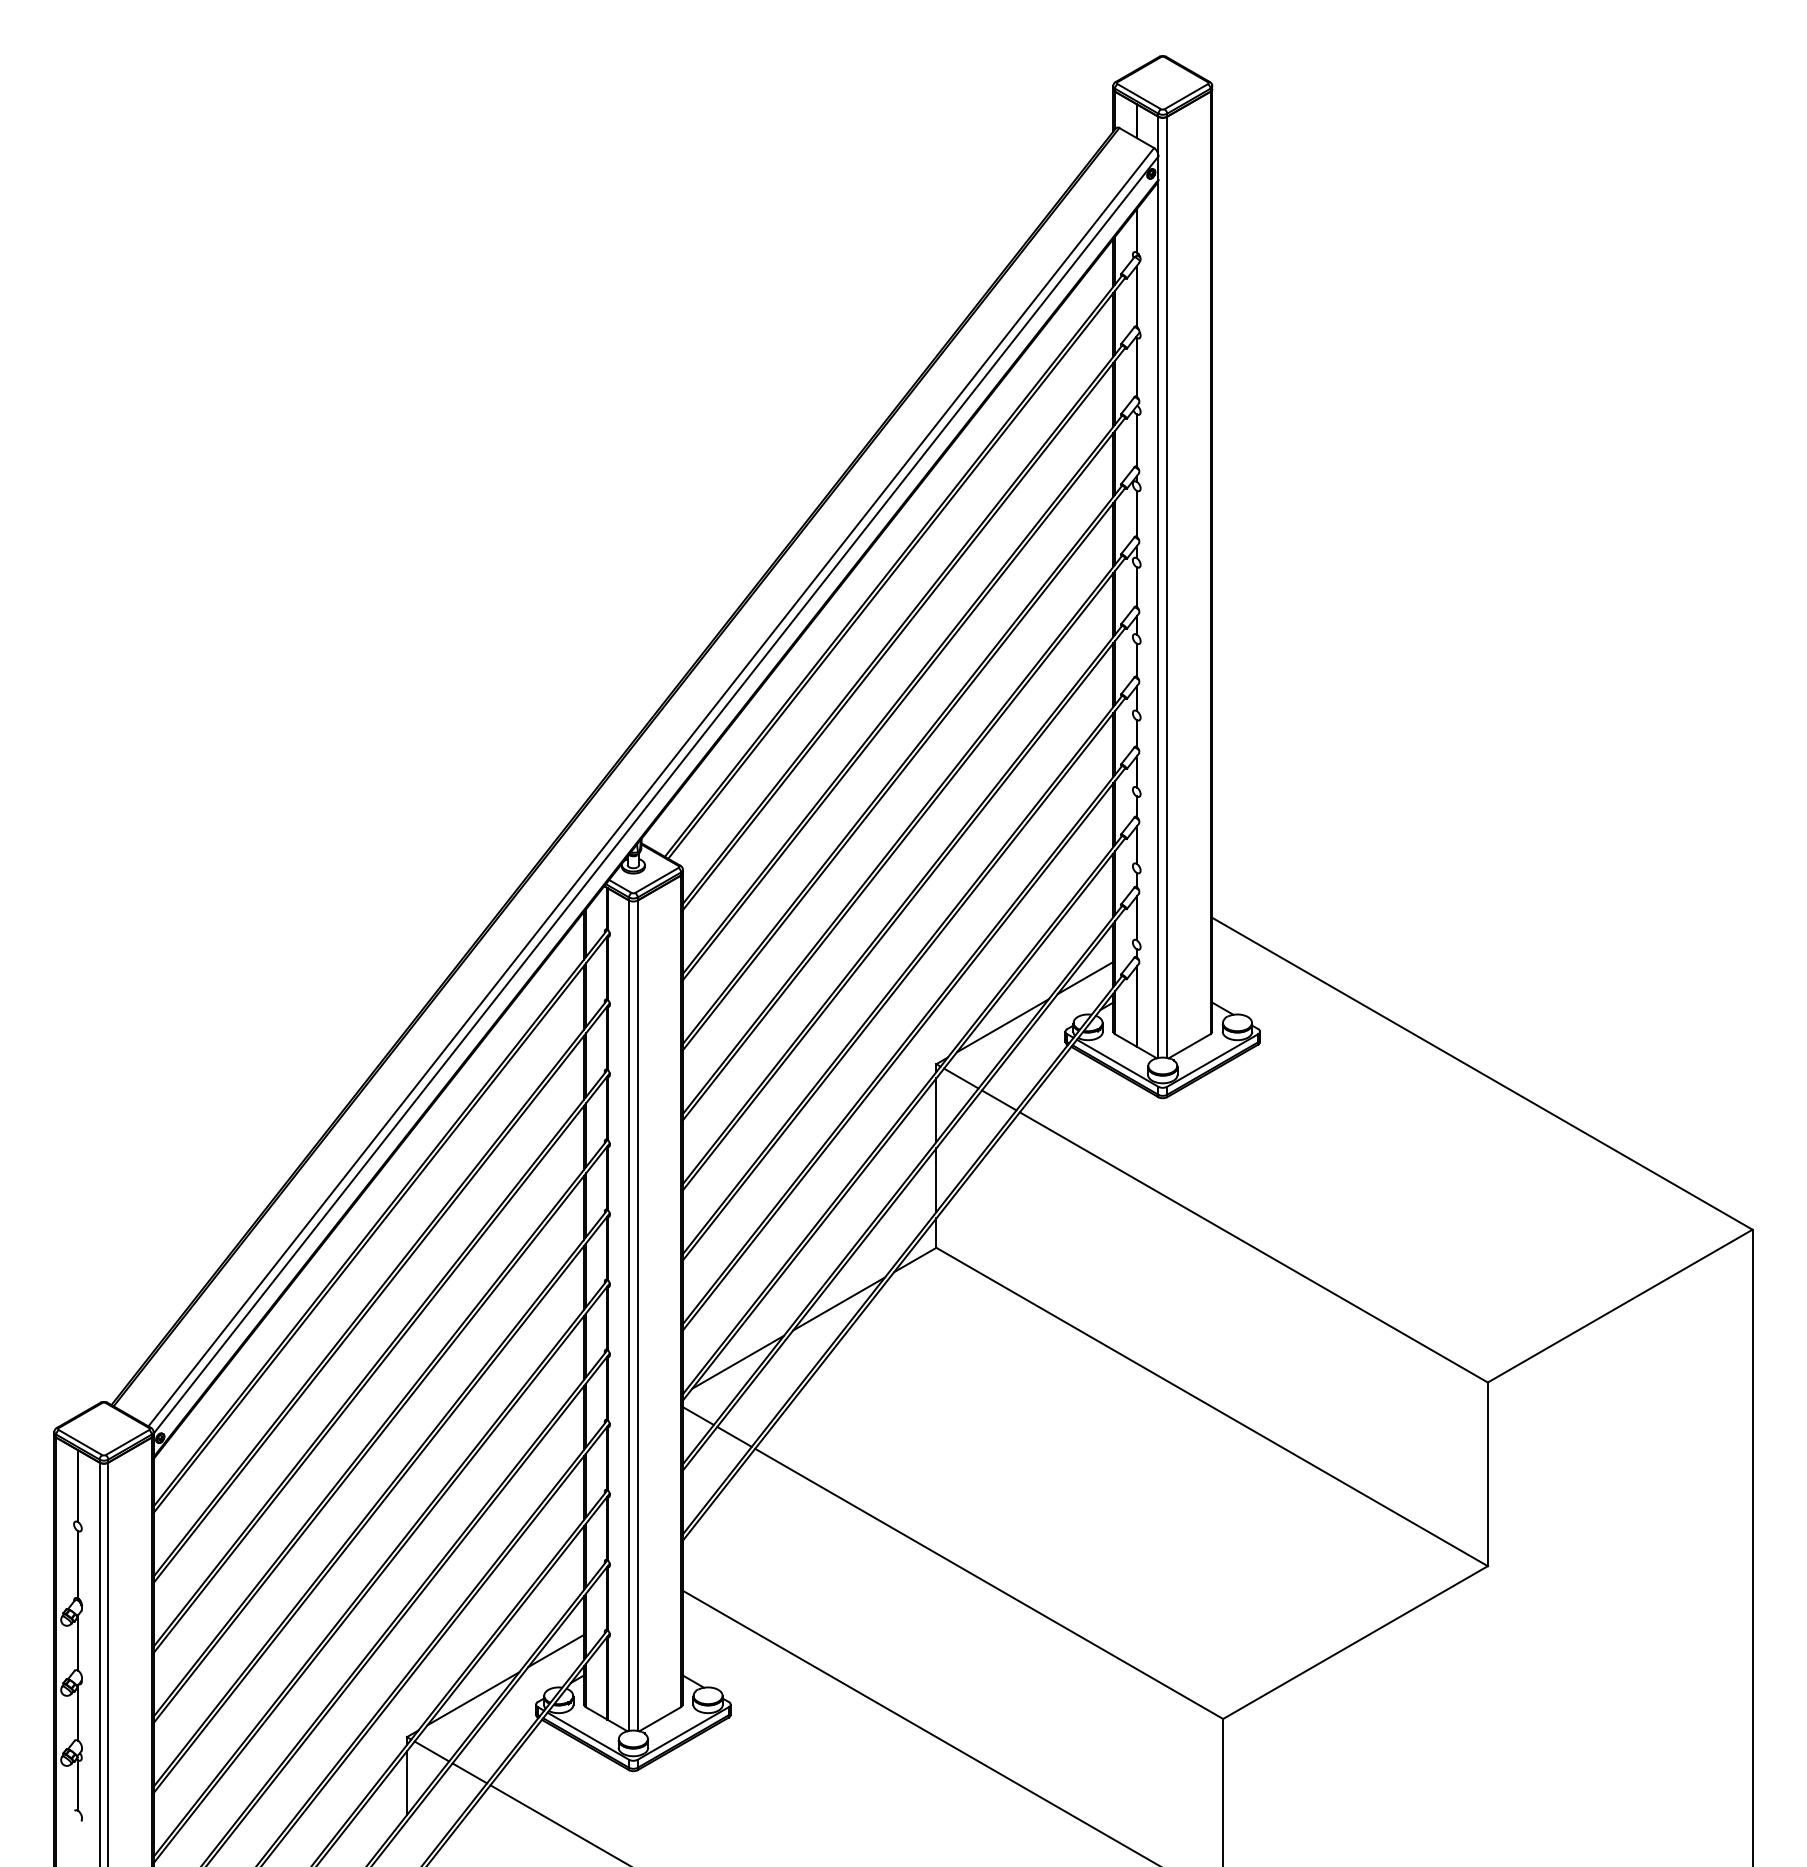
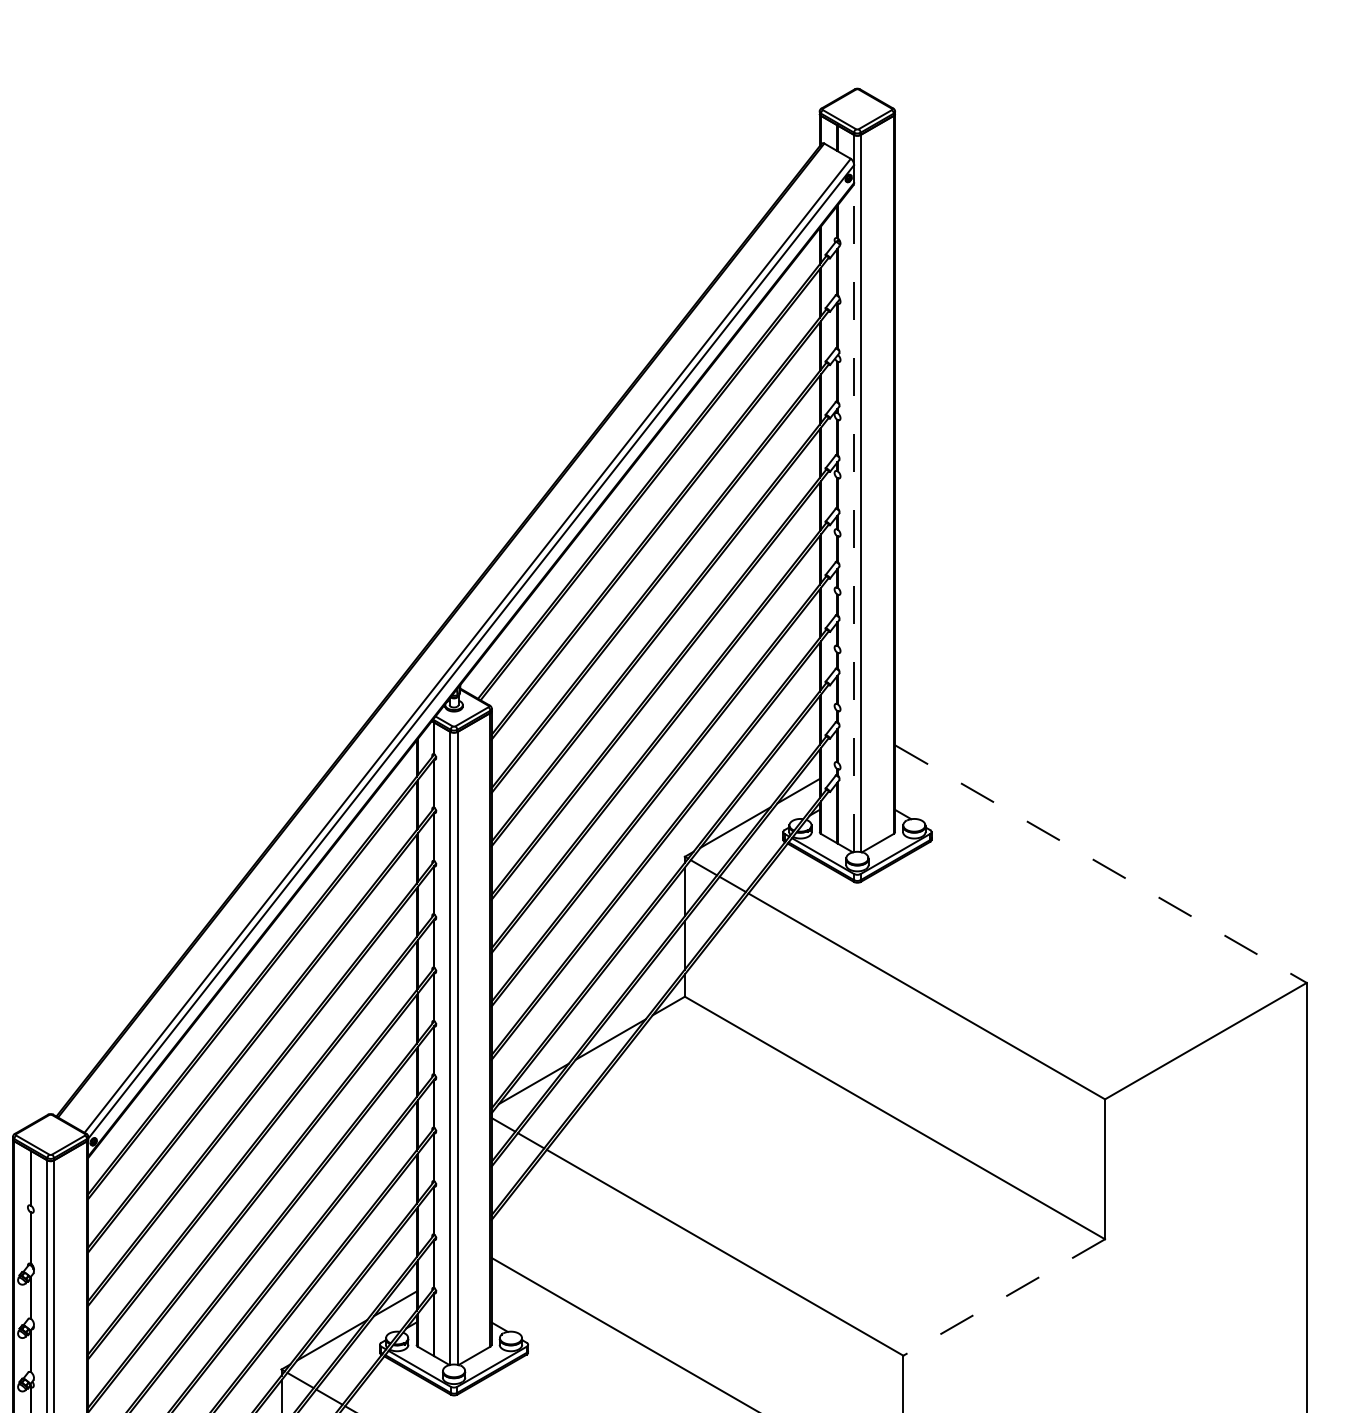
line: (1158, 619) -> (854, 518), solid -> dashed
line: (1482, 1073) -> (1100, 863), solid -> dashed
line: (1355, 1642) -> (1004, 1297), solid -> dashed

